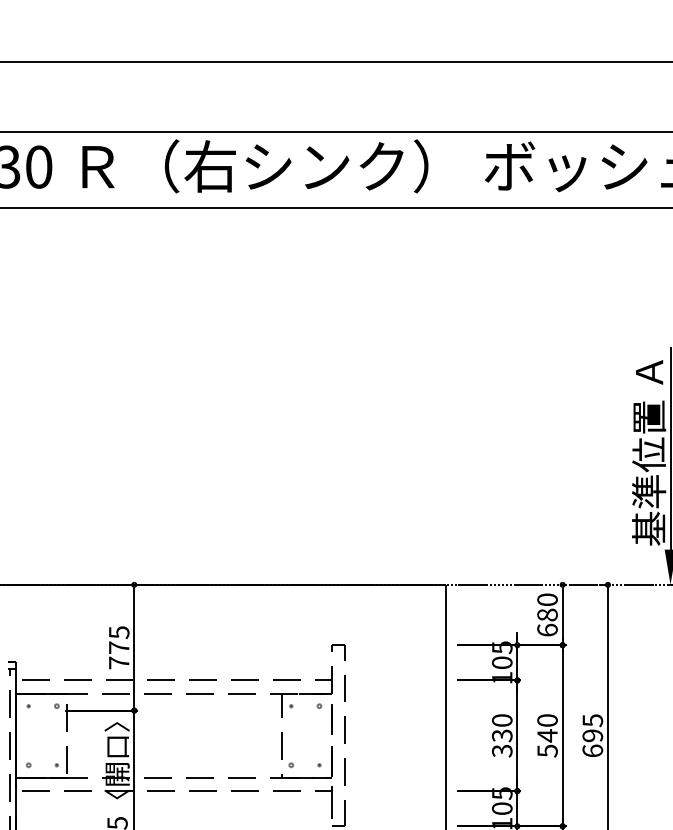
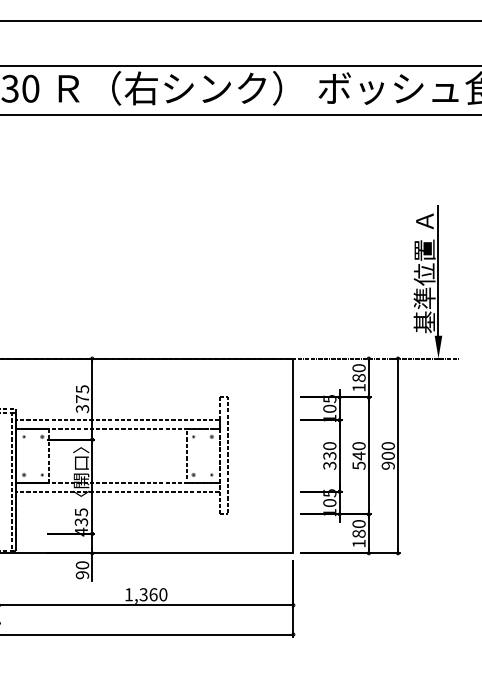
text: (546, 629) -> (358, 387), 680 -> 180
text: (119, 662) -> (82, 408), 775 -> 375
text: (591, 735) -> (387, 455), 695 -> 900

